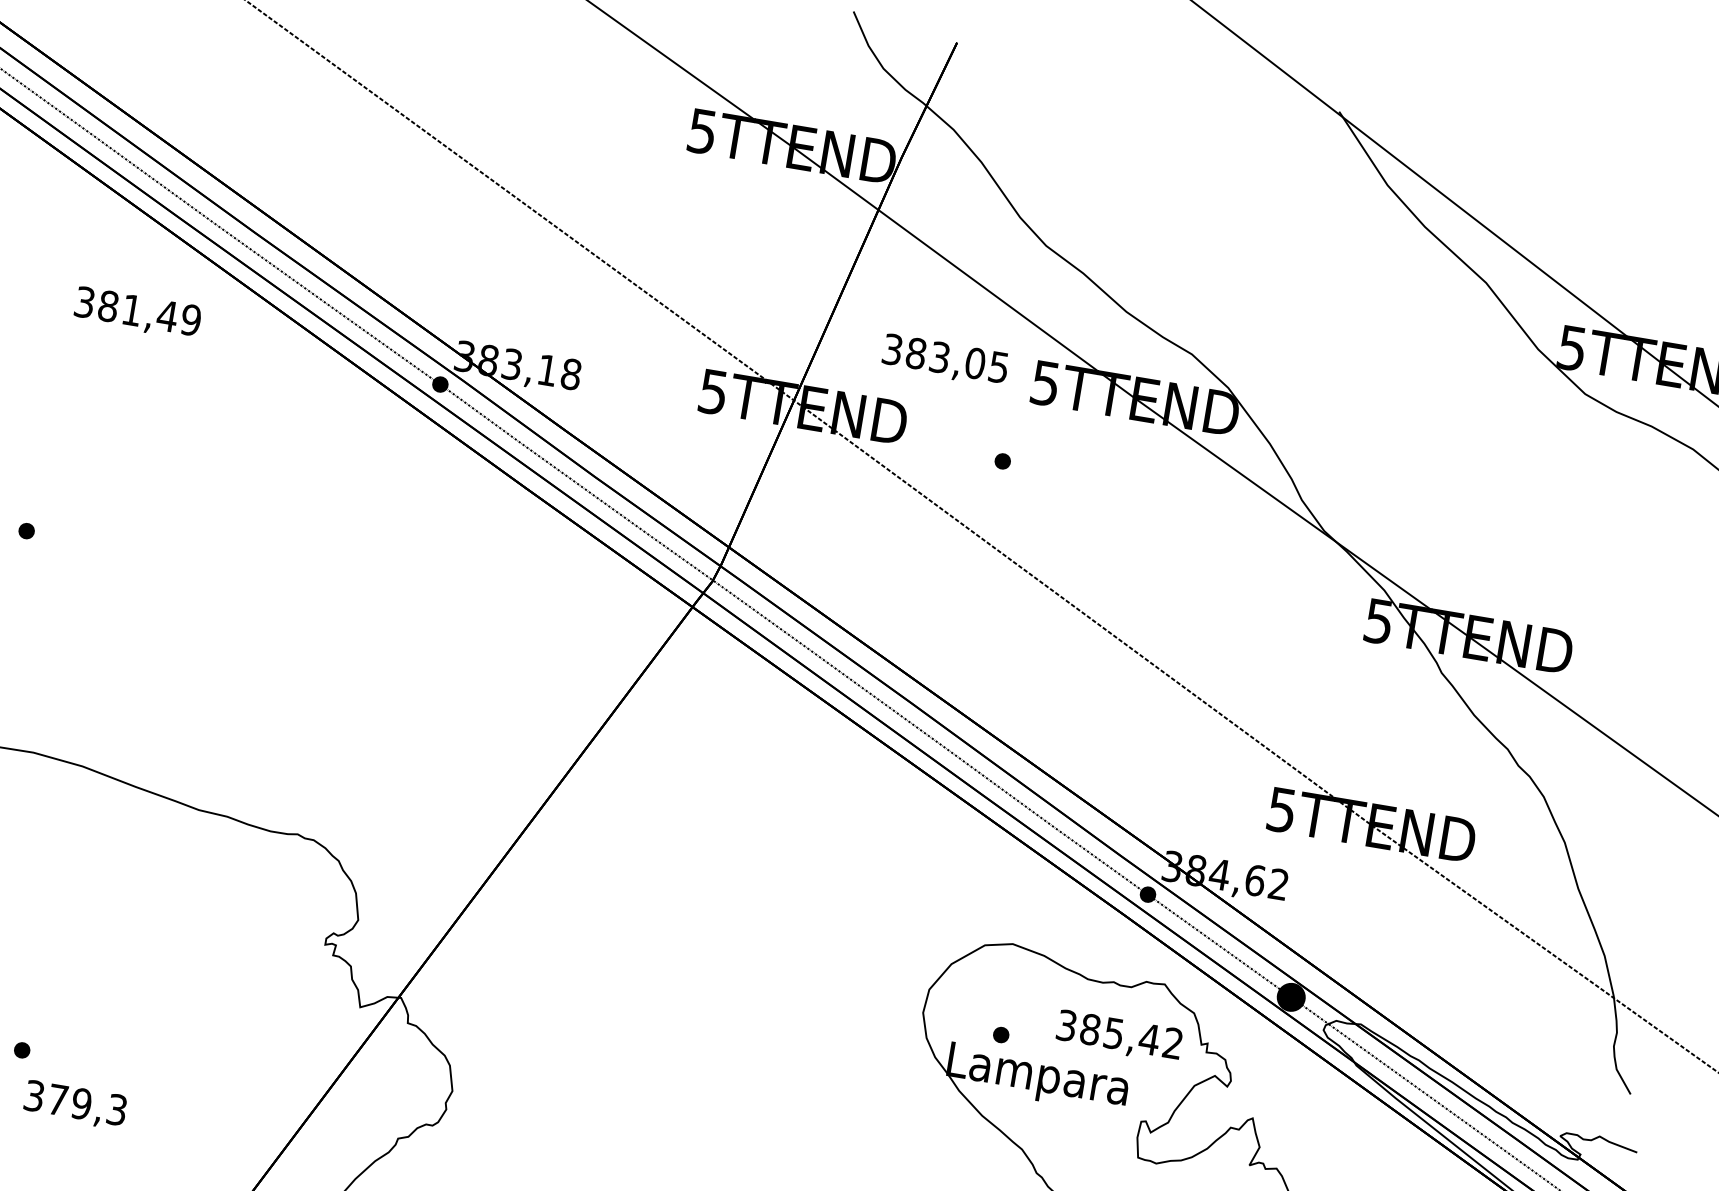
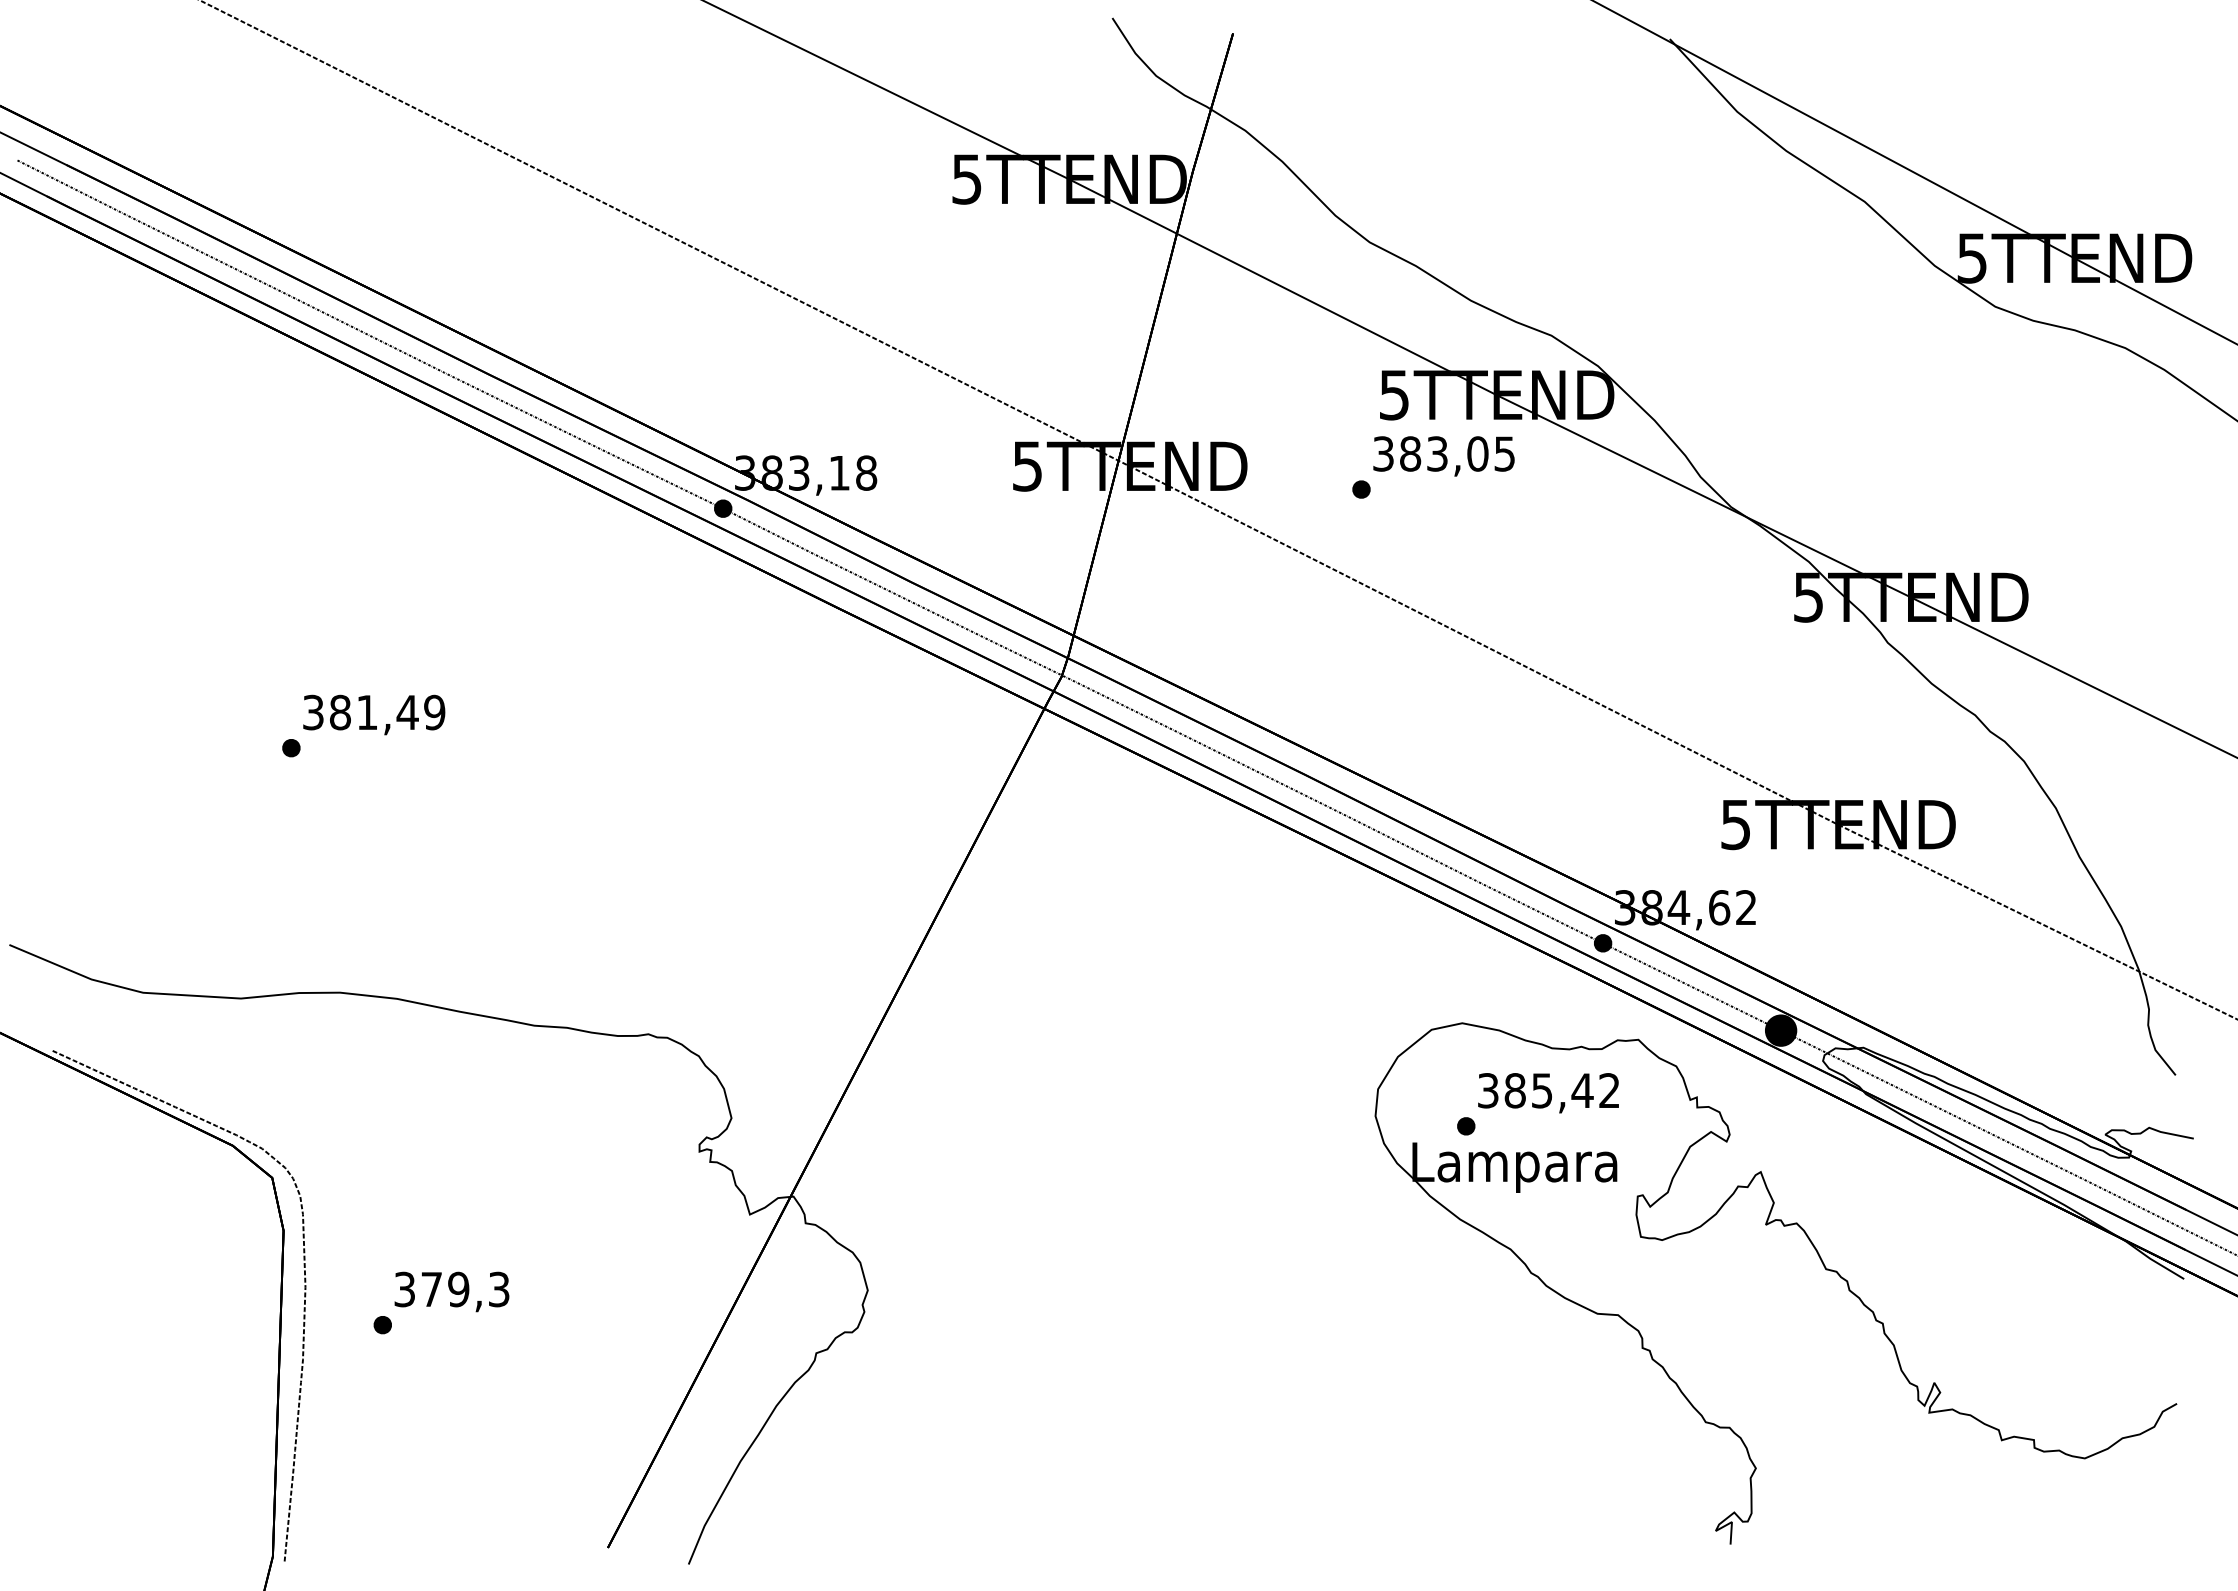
text: (138, 313) -> (374, 714), moved
text: (944, 360) -> (1443, 456), moved
text: (1119, 1036) -> (1548, 1093), moved
text: (75, 1104) -> (451, 1291), moved

